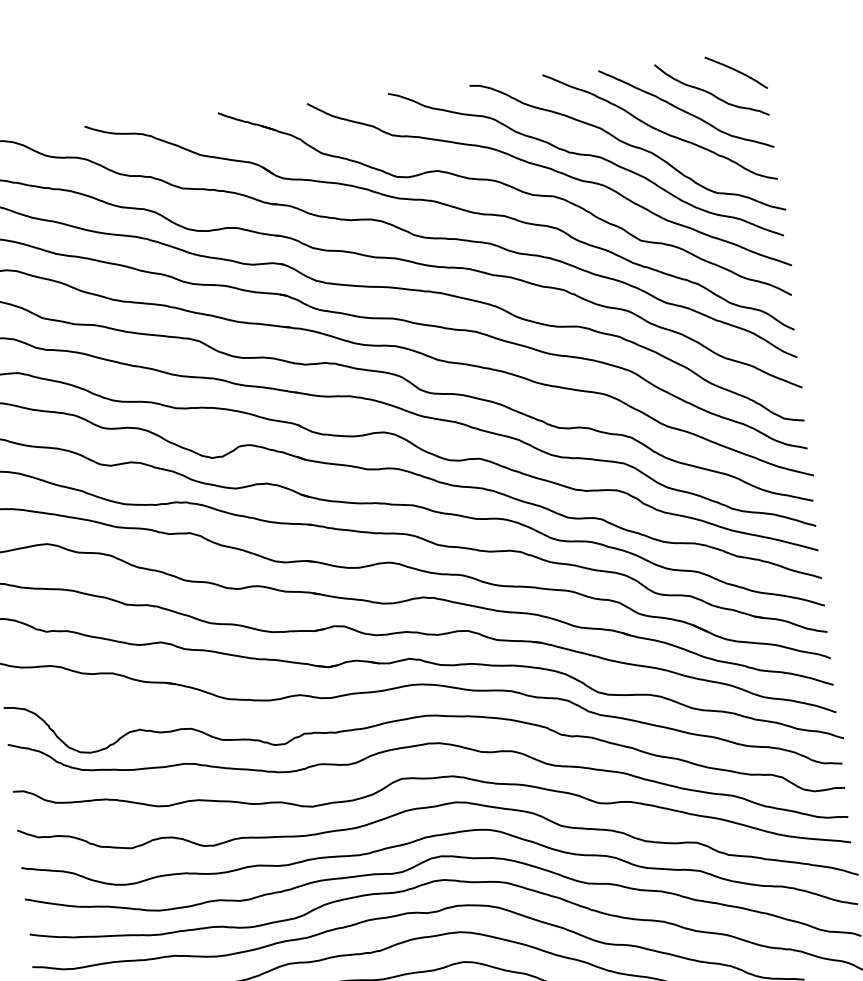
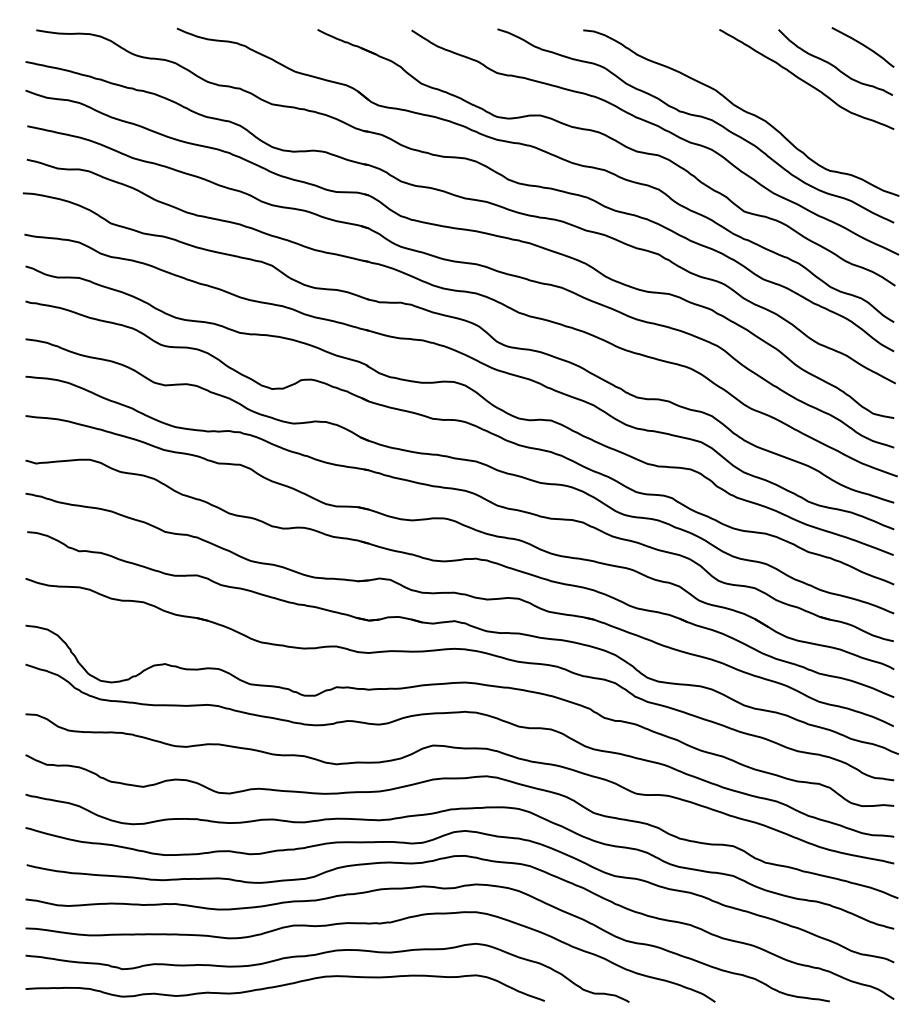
curve: (658, 129) -> (775, 97), removed

